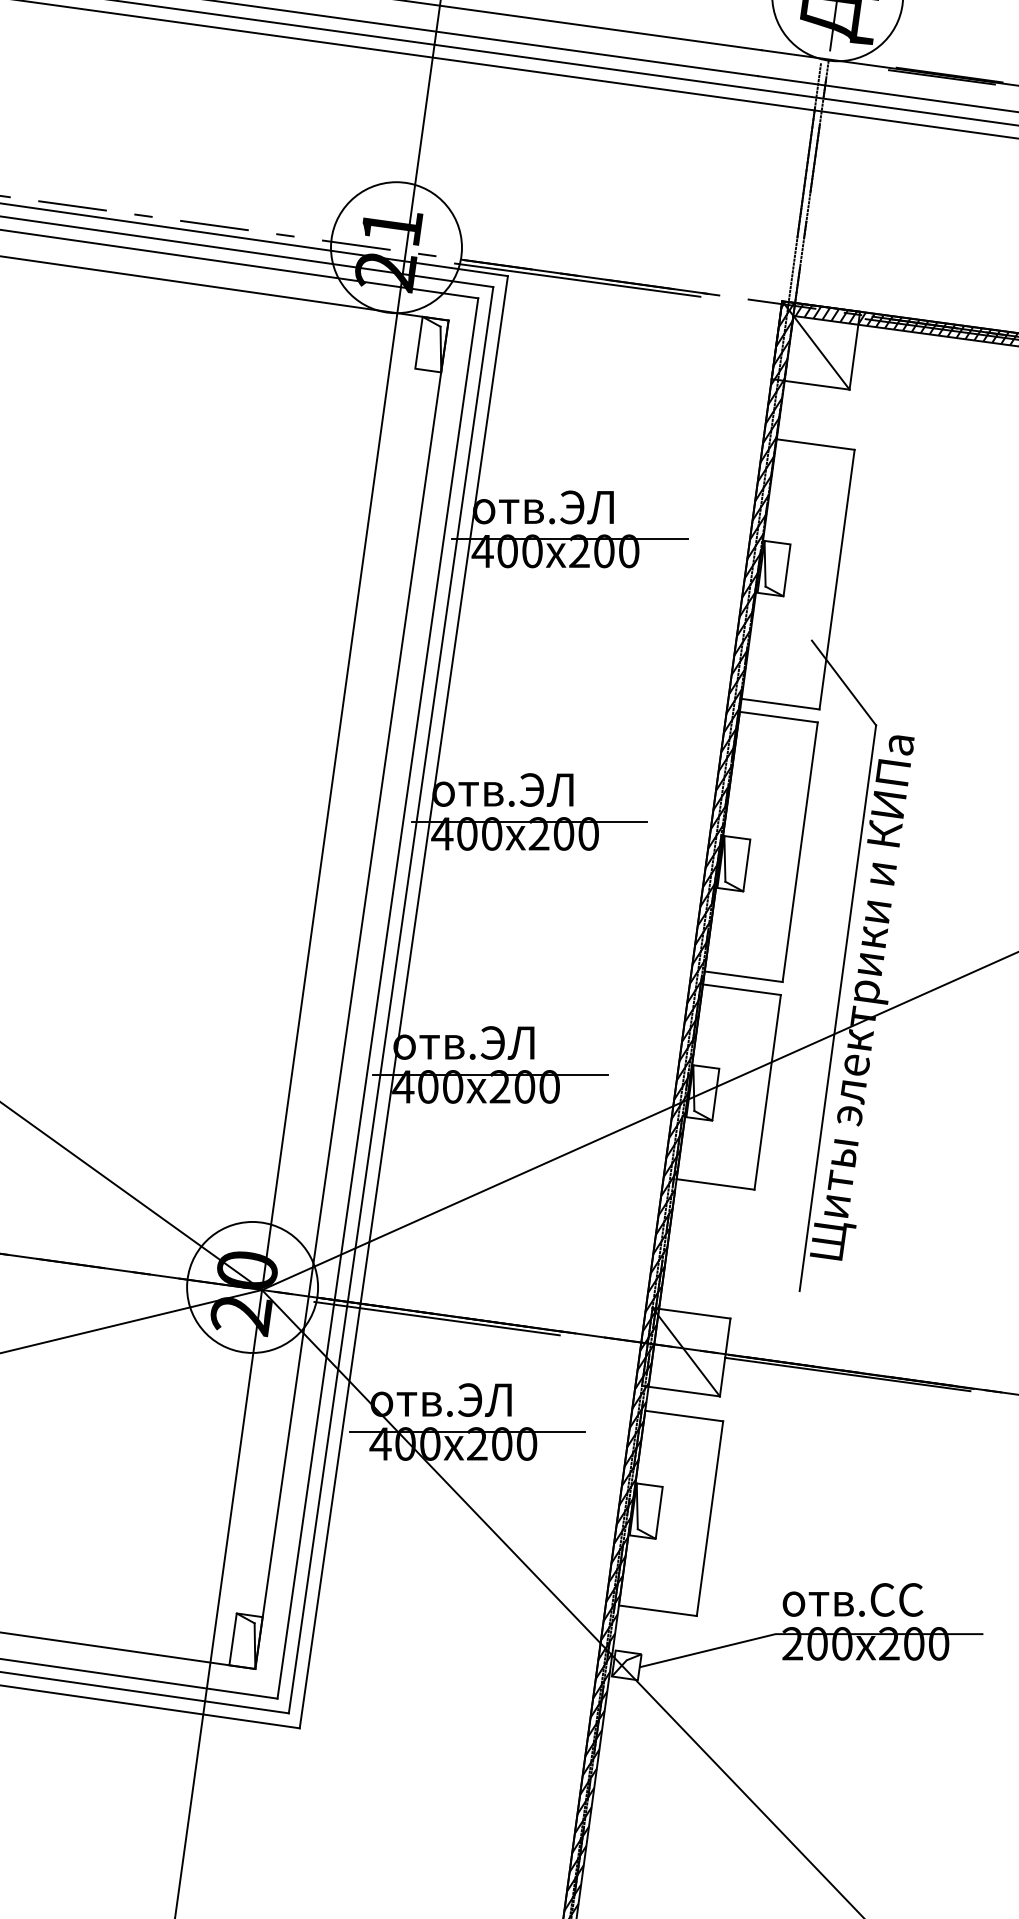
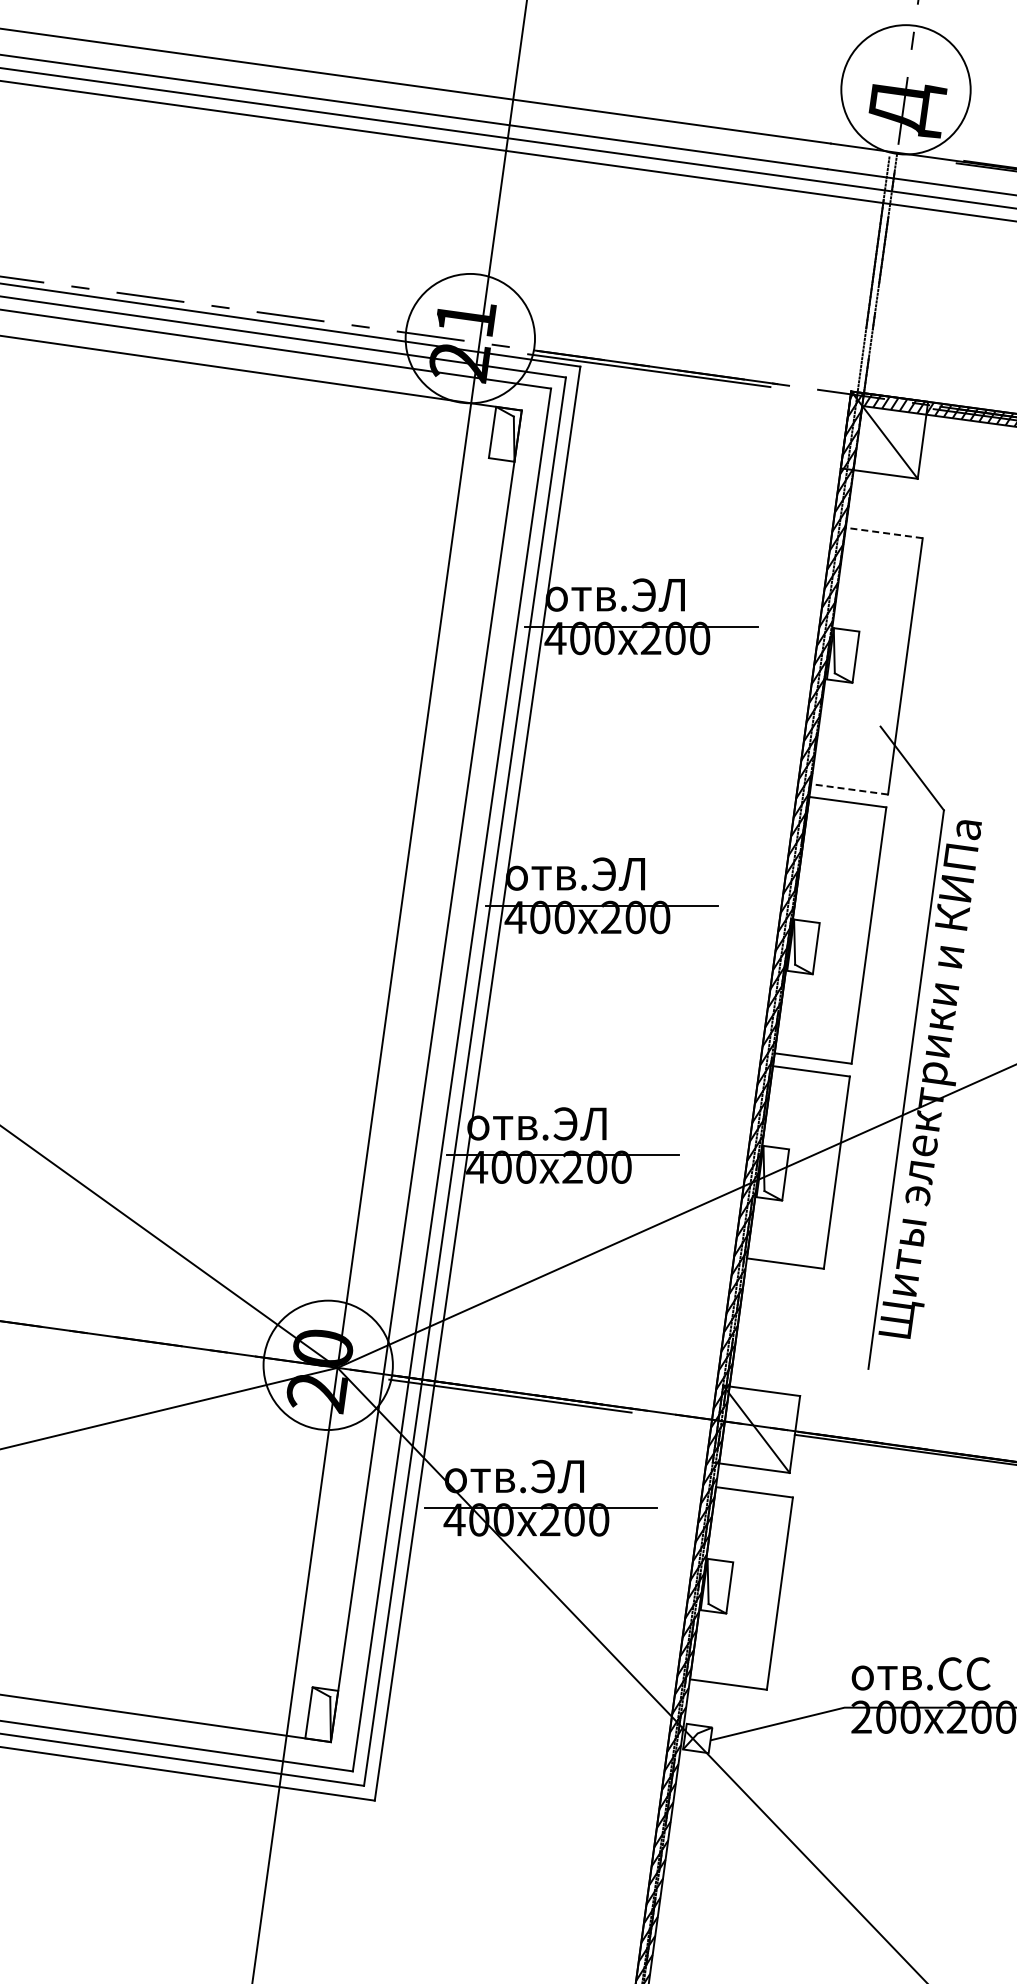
line: (815, 445) -> (884, 533), solid -> dashed
line: (780, 704) -> (849, 789), solid -> dashed

